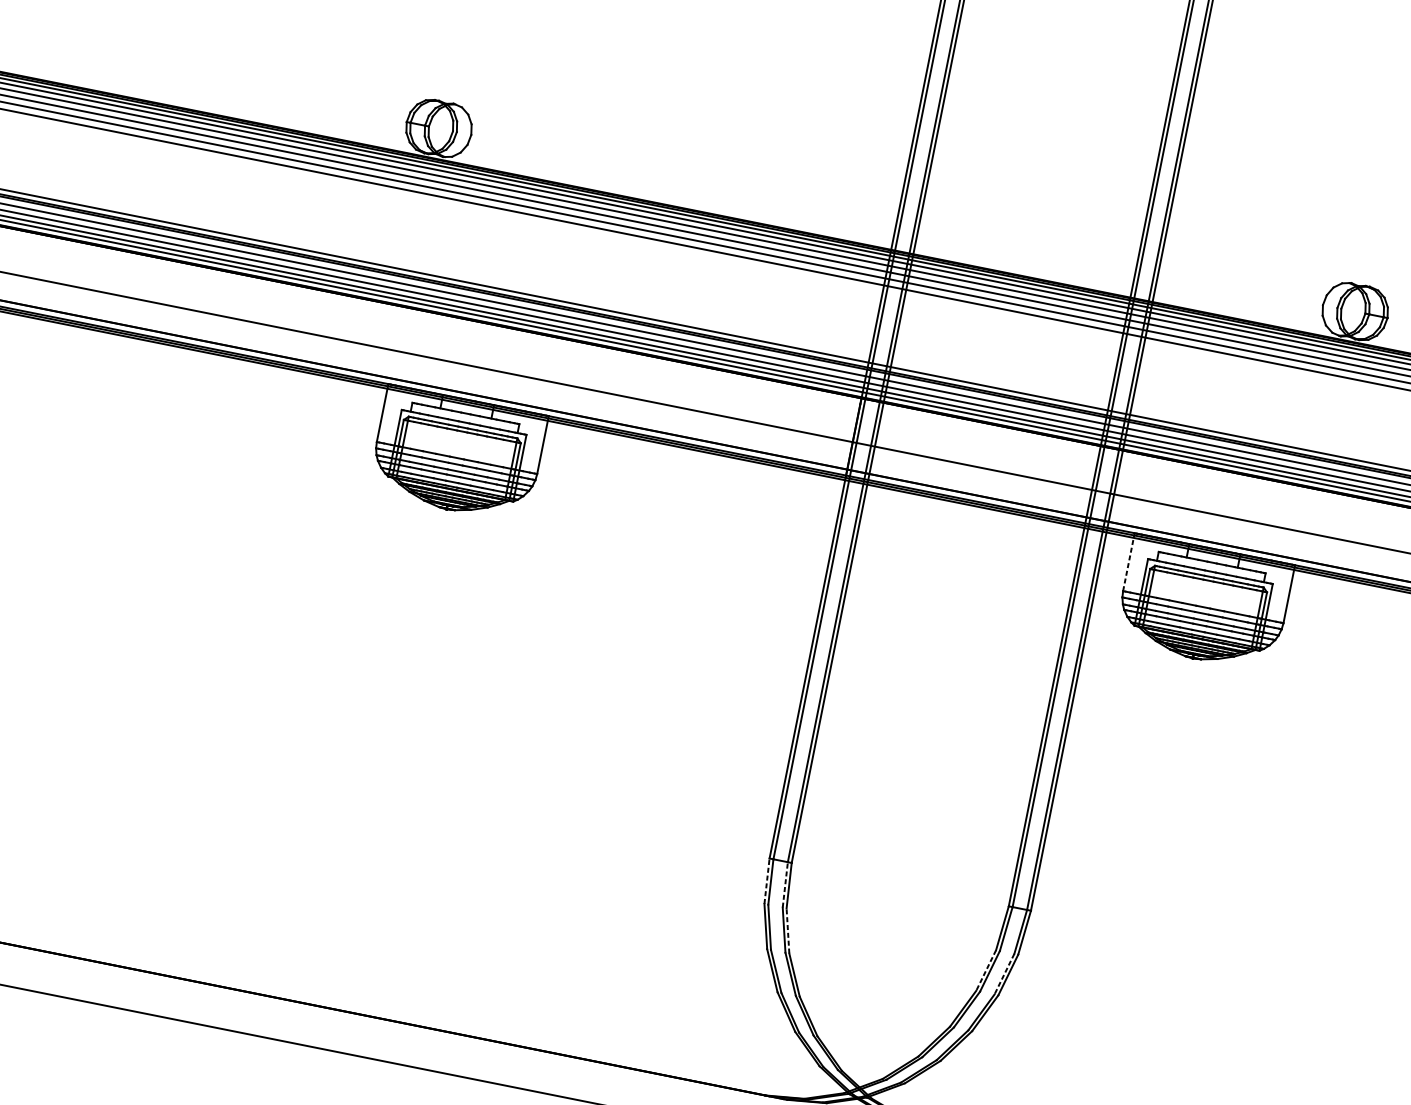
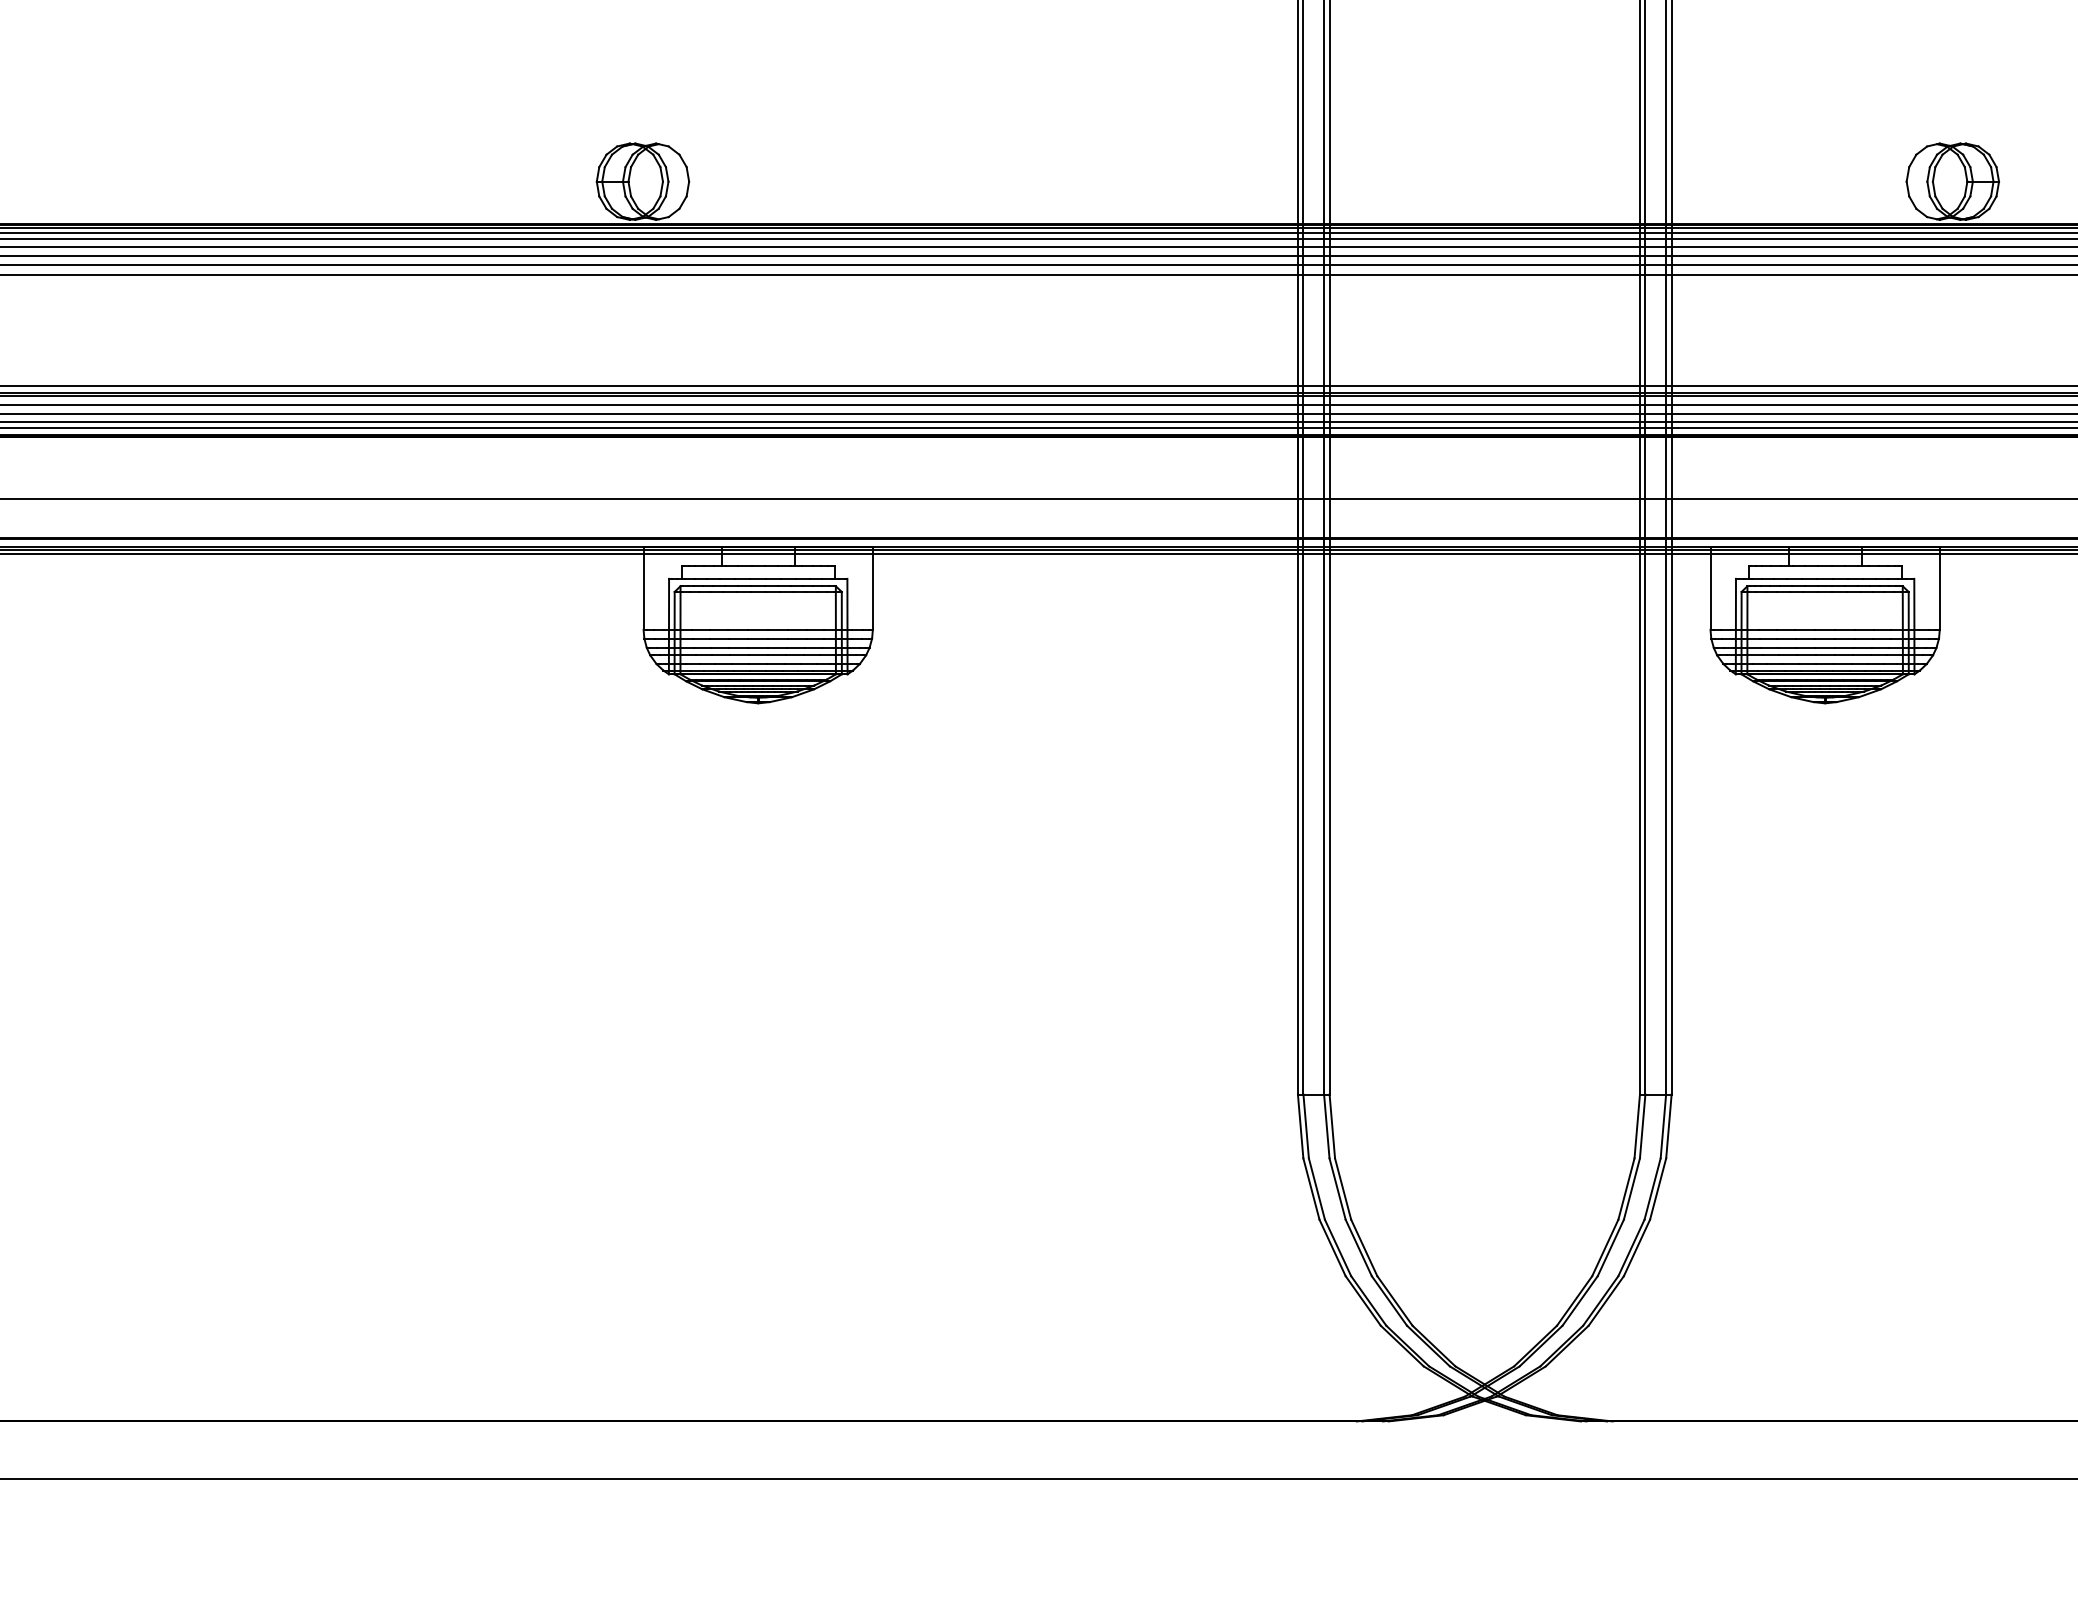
line: (1129, 561) -> (1710, 587), dashed -> solid
line: (767, 880) -> (1300, 1125), dashed -> solid
line: (785, 884) -> (1326, 1125), dashed -> solid
line: (788, 931) -> (1343, 1189), dashed -> solid
line: (986, 970) -> (1626, 1189), dashed -> solid
line: (1004, 974) -> (1652, 1189), dashed -> solid

